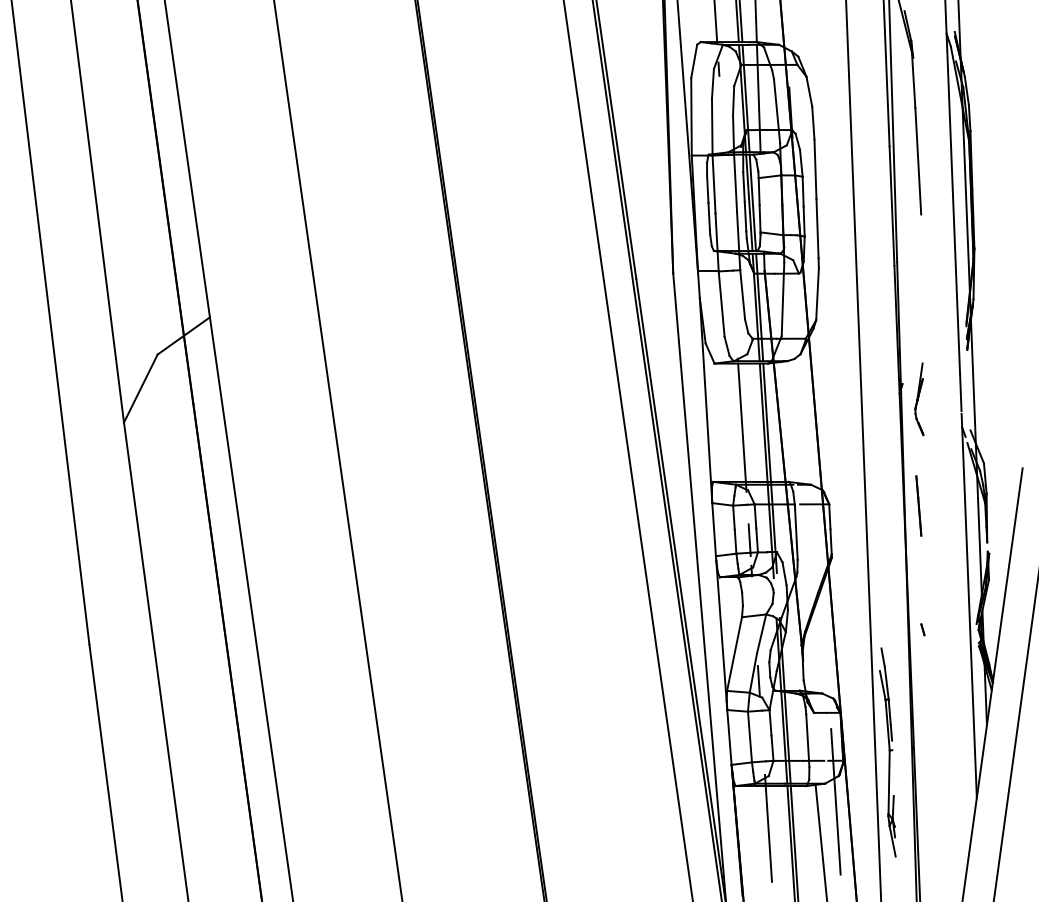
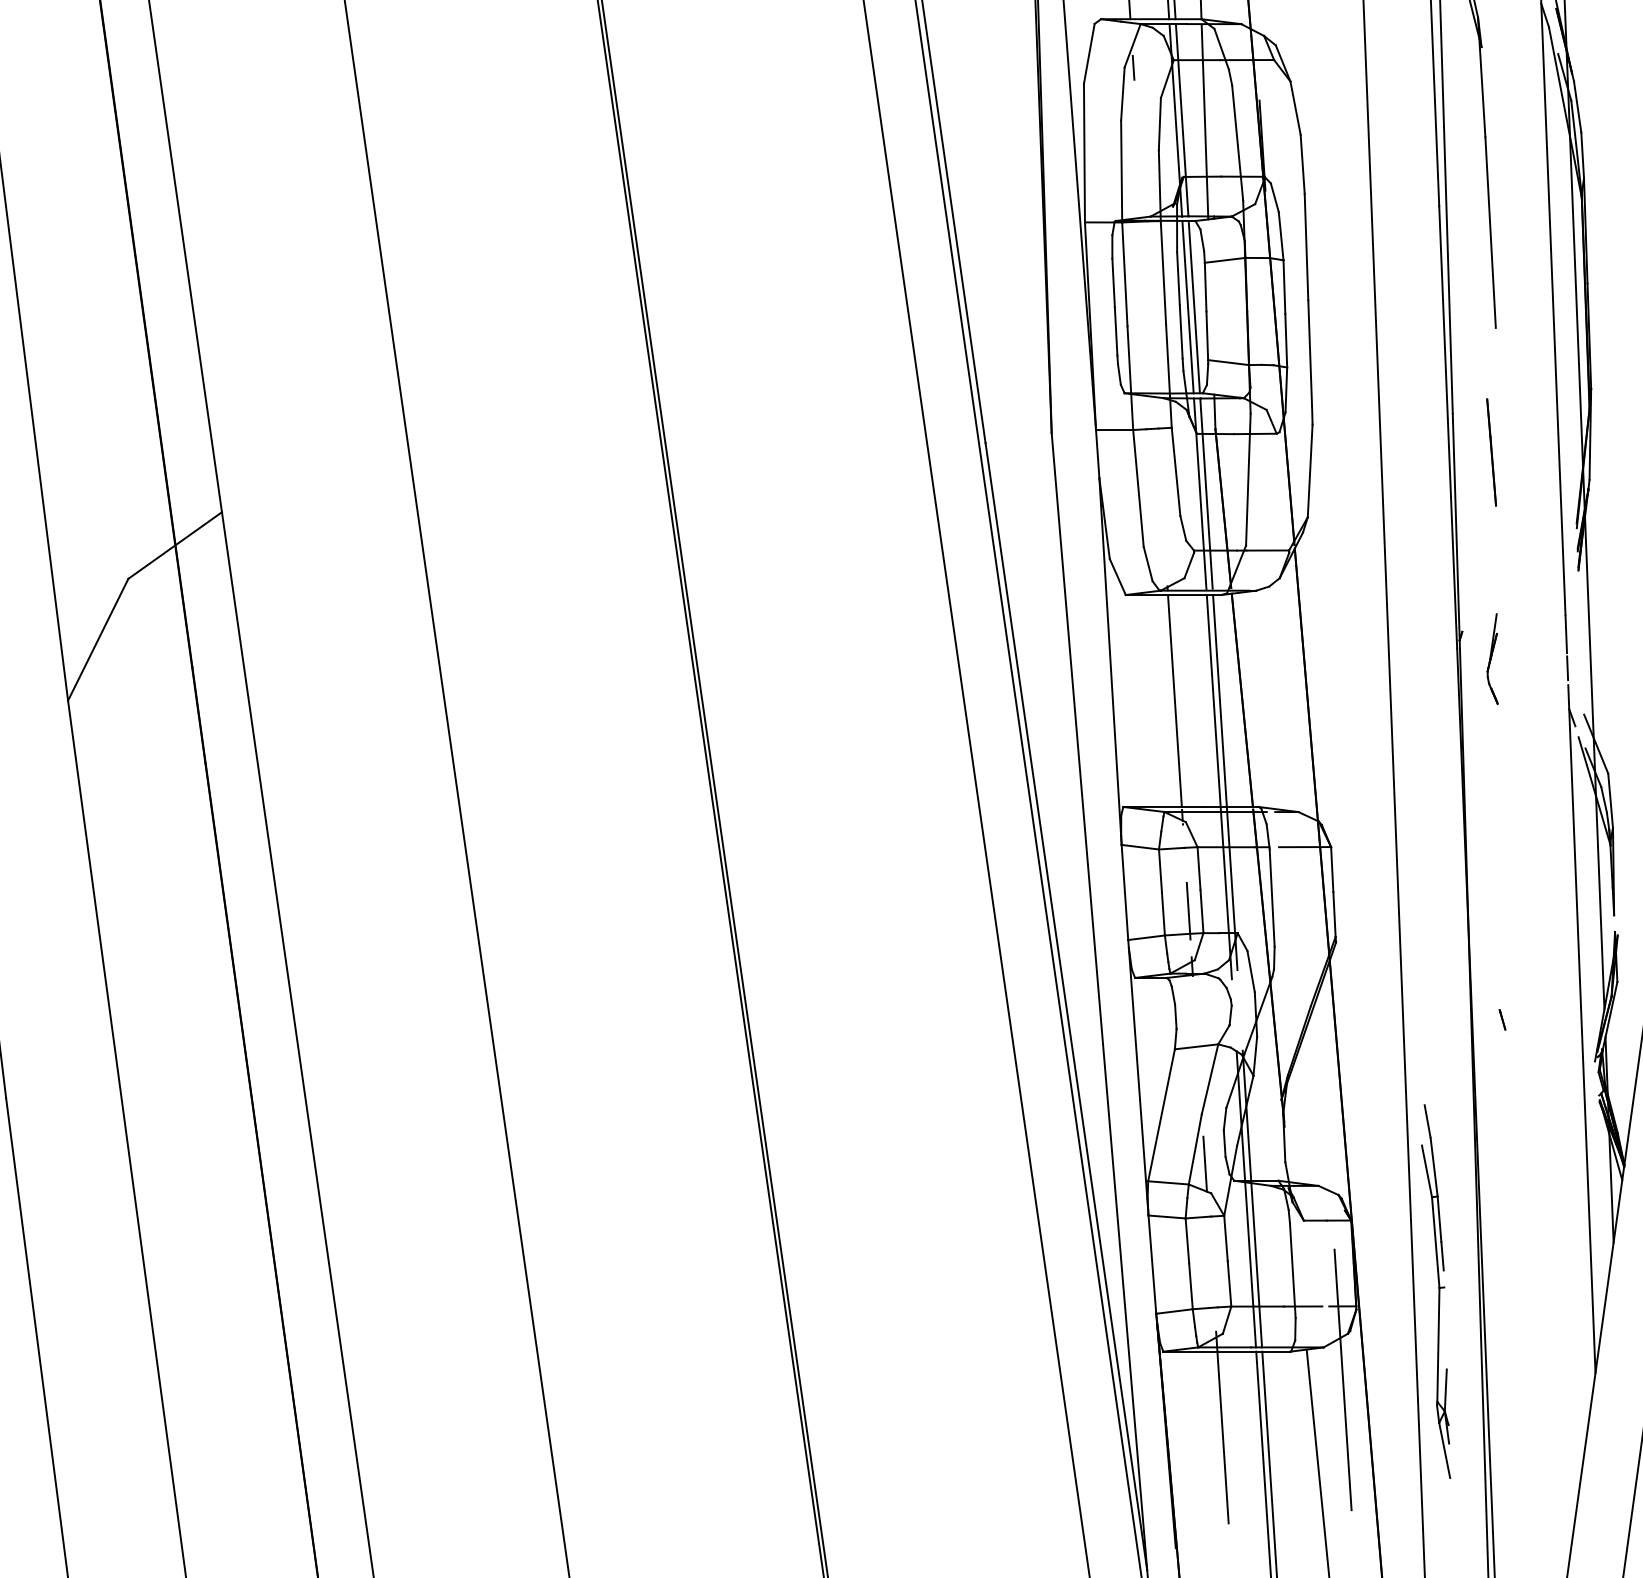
part: (919, 399) -> (1492, 659), size x0.7
line: (918, 505) -> (1491, 451), moved
line: (922, 629) -> (1501, 1019), moved

